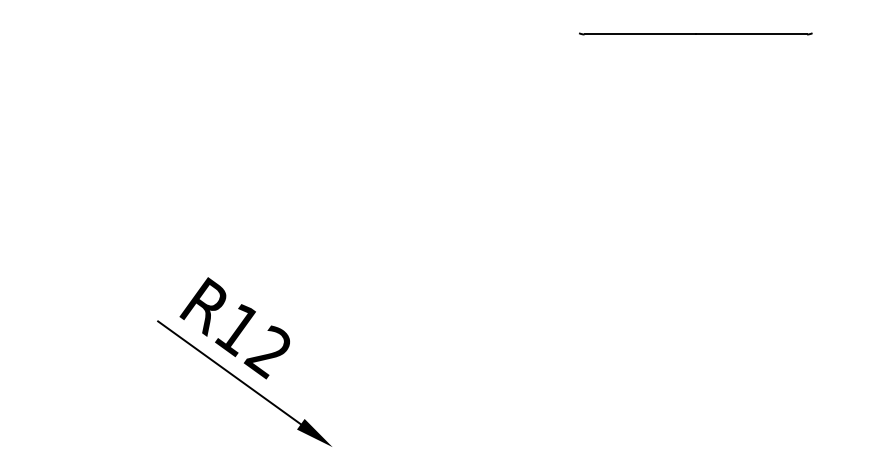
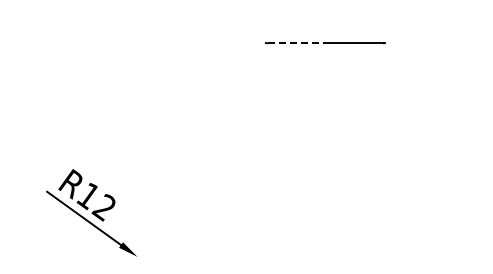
line: (639, 34) -> (296, 43), solid -> dashed

